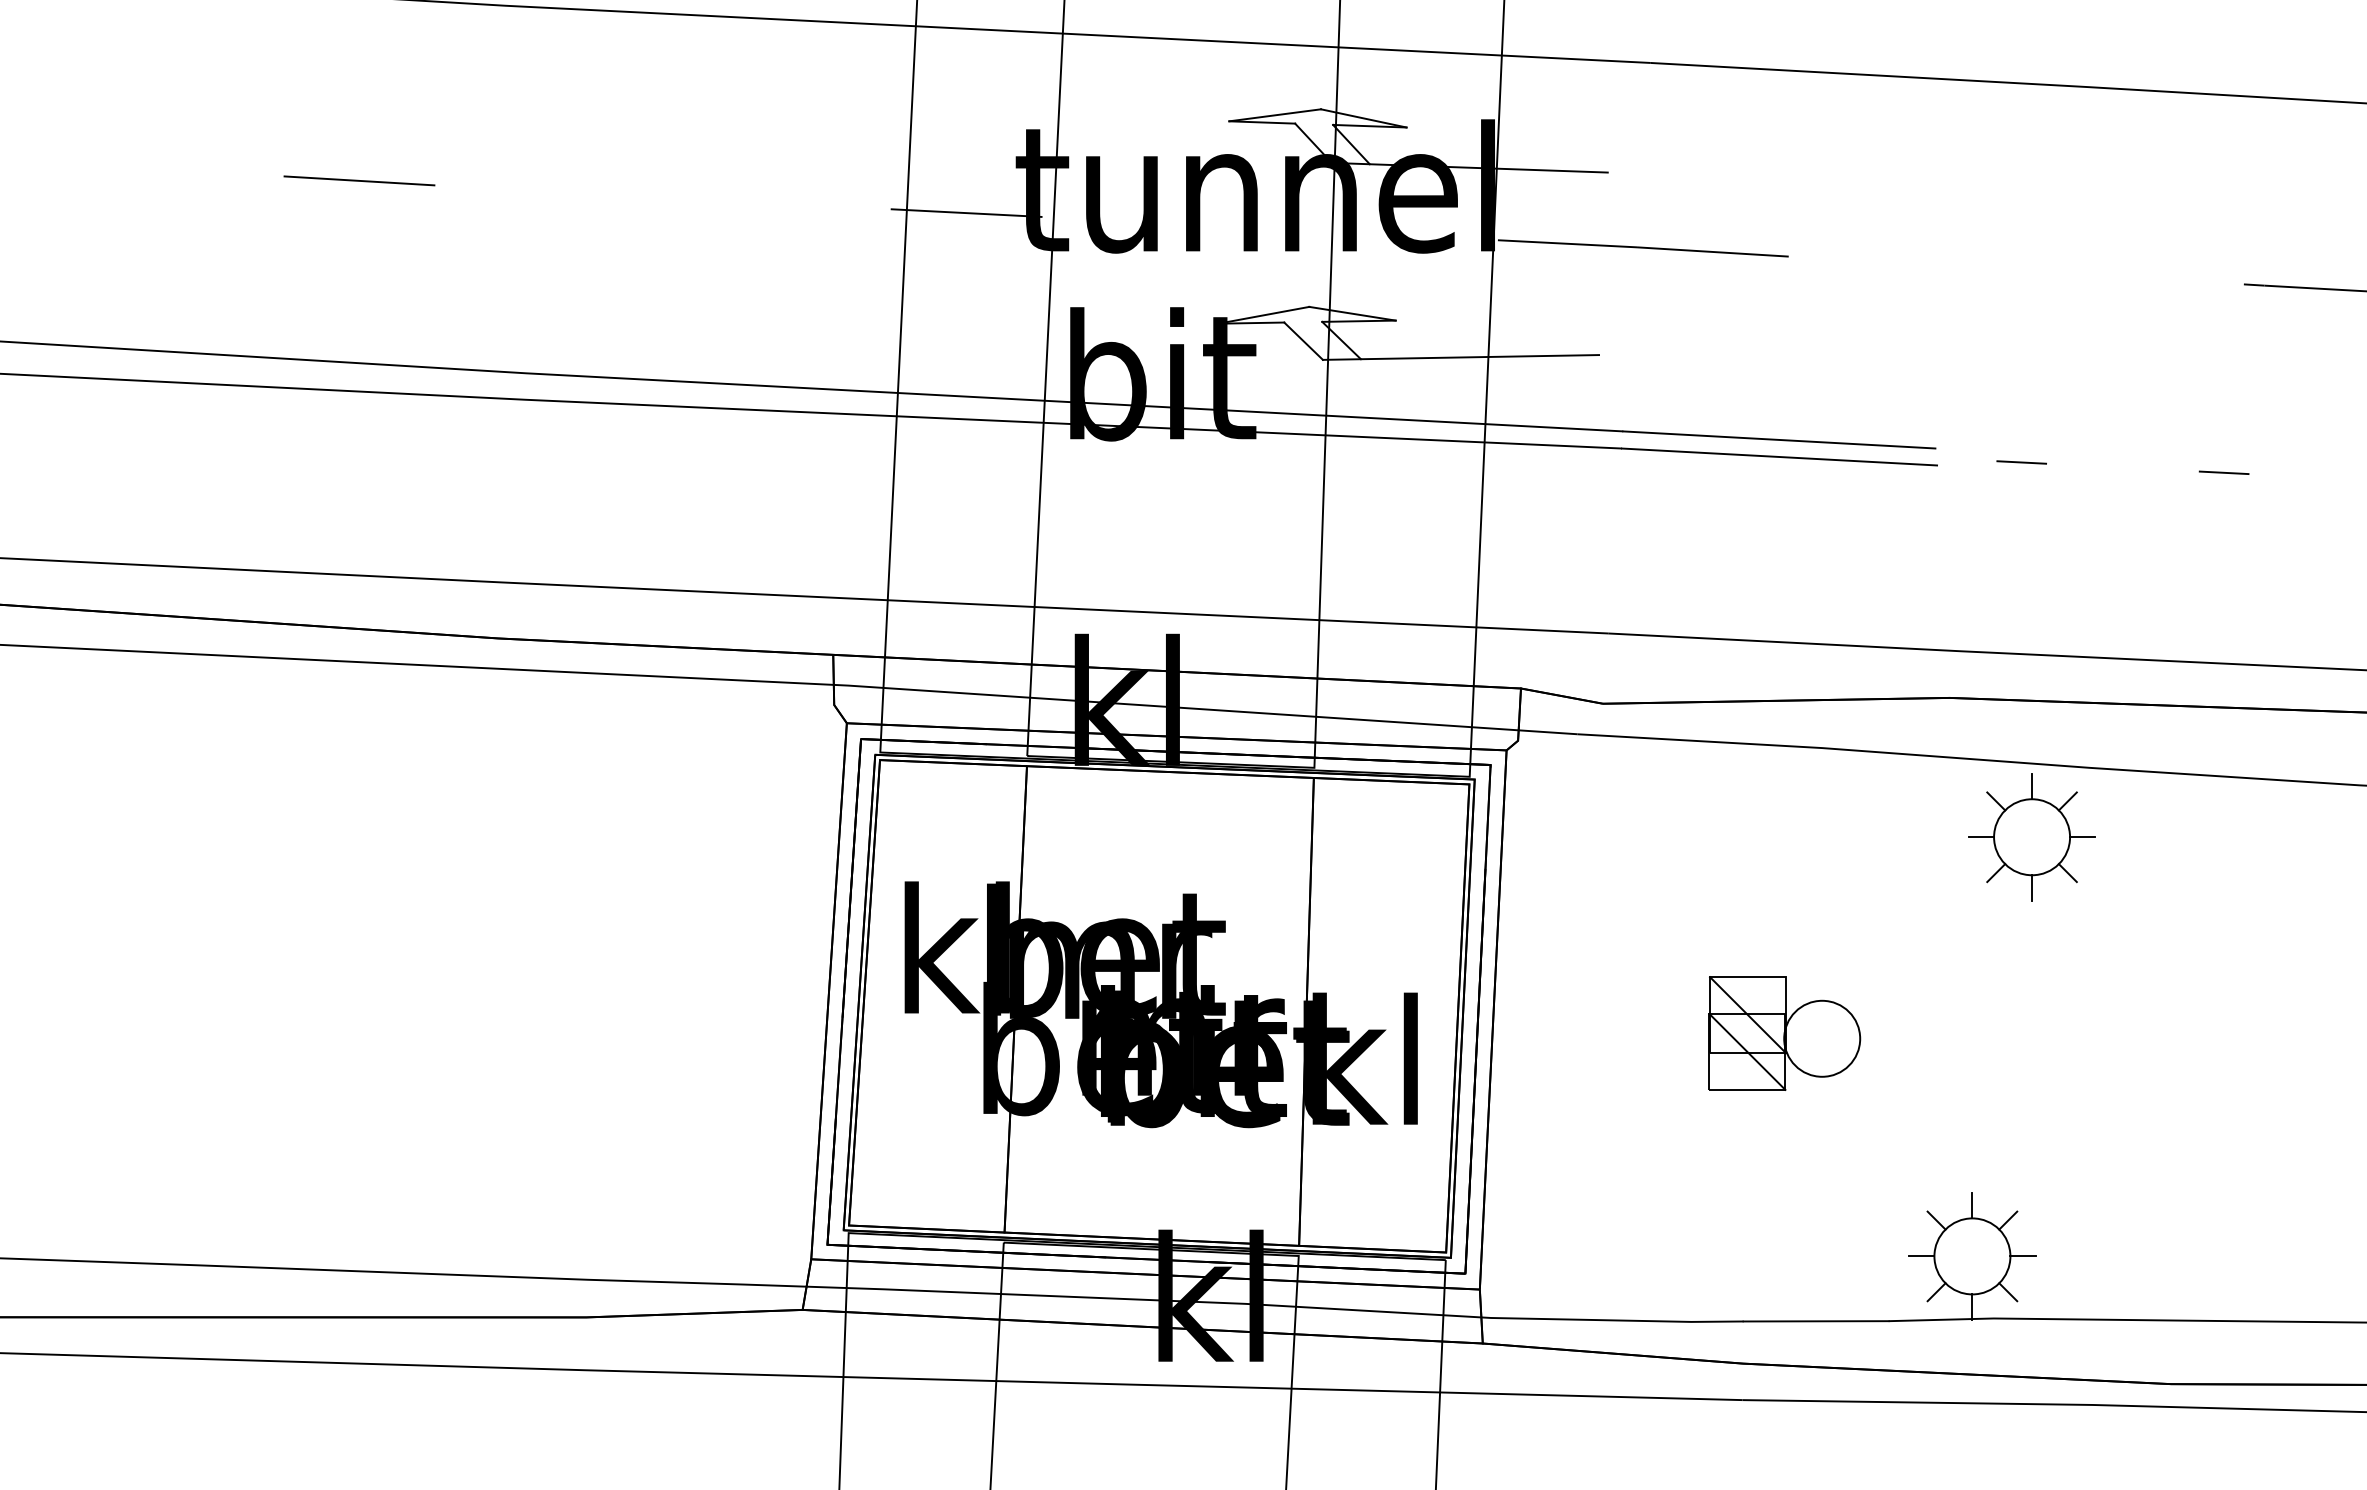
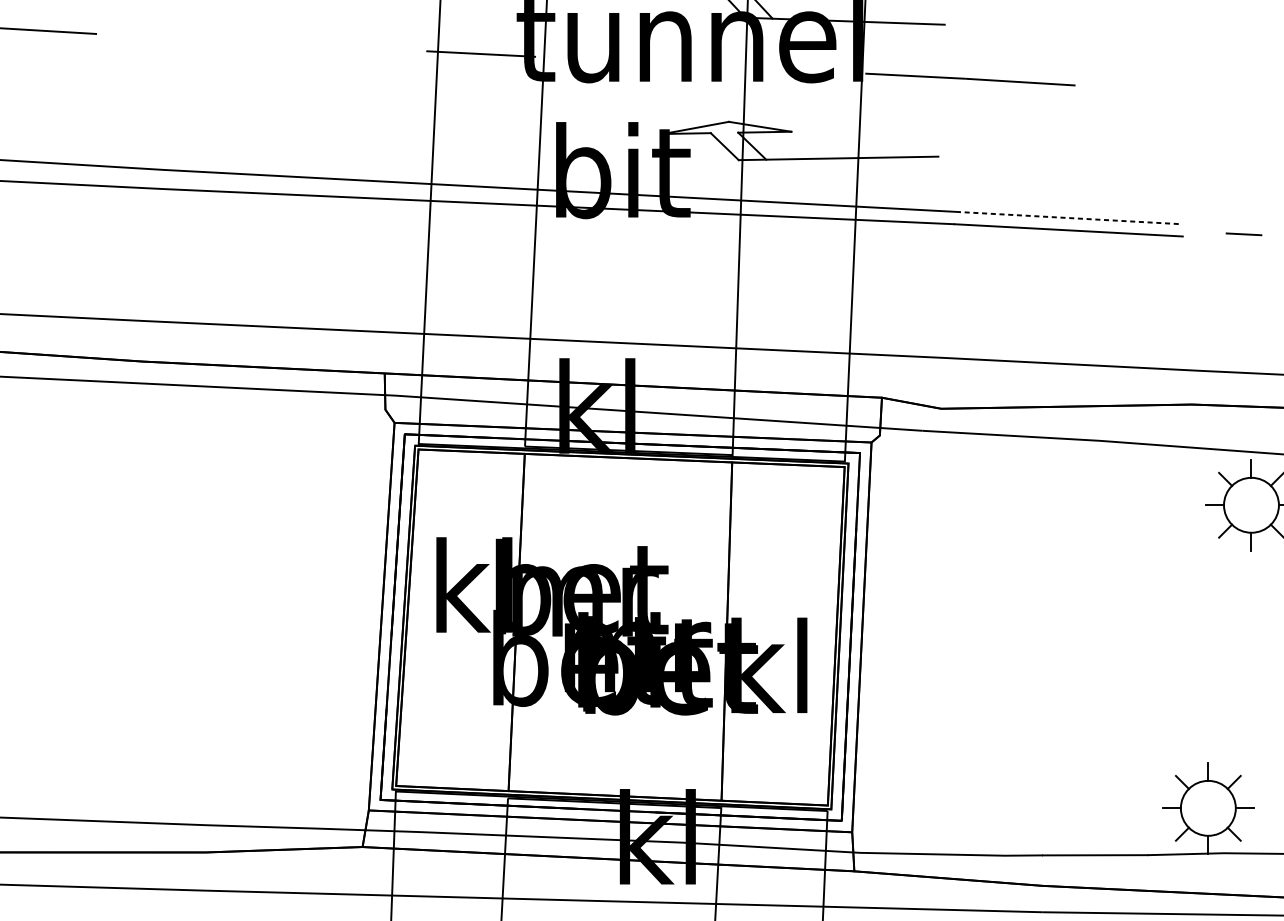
line: (1779, 439) -> (1068, 217), solid -> dashed
part: (1784, 1033) -> (1072, 647), removed

